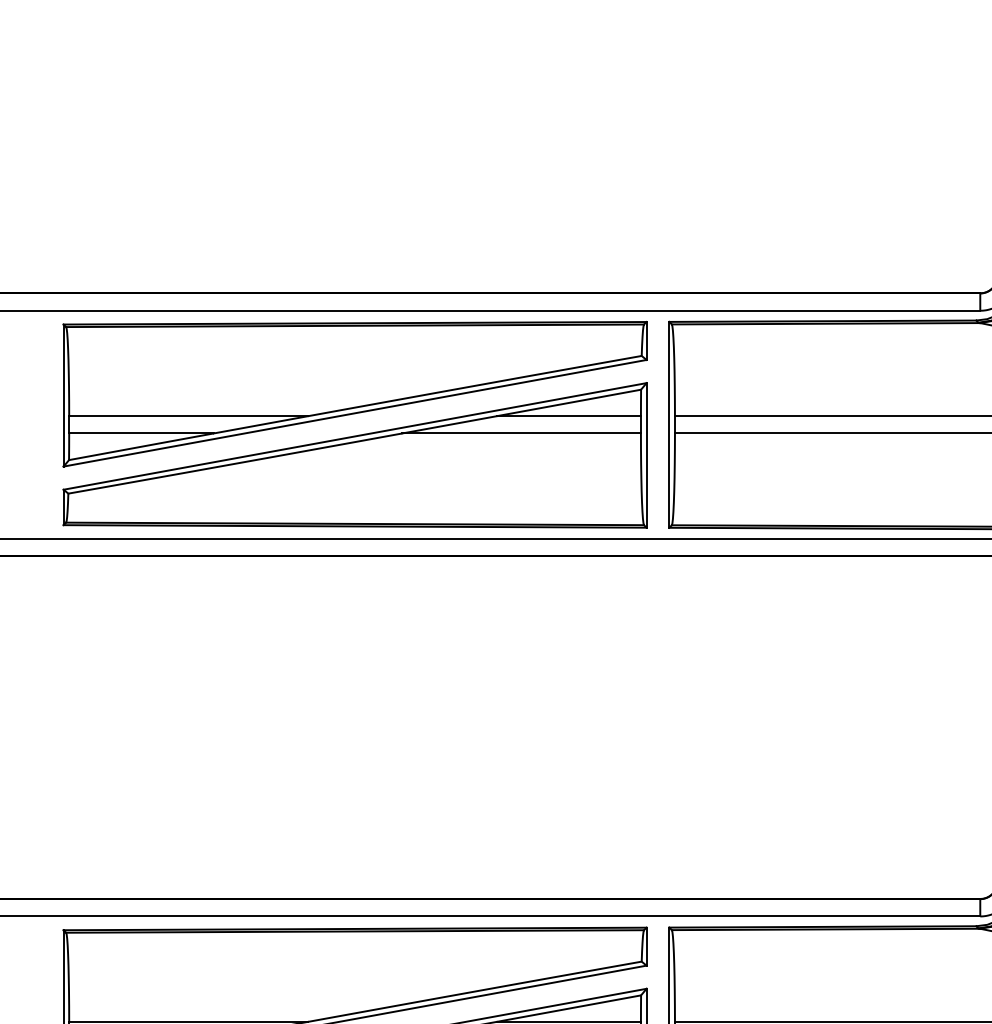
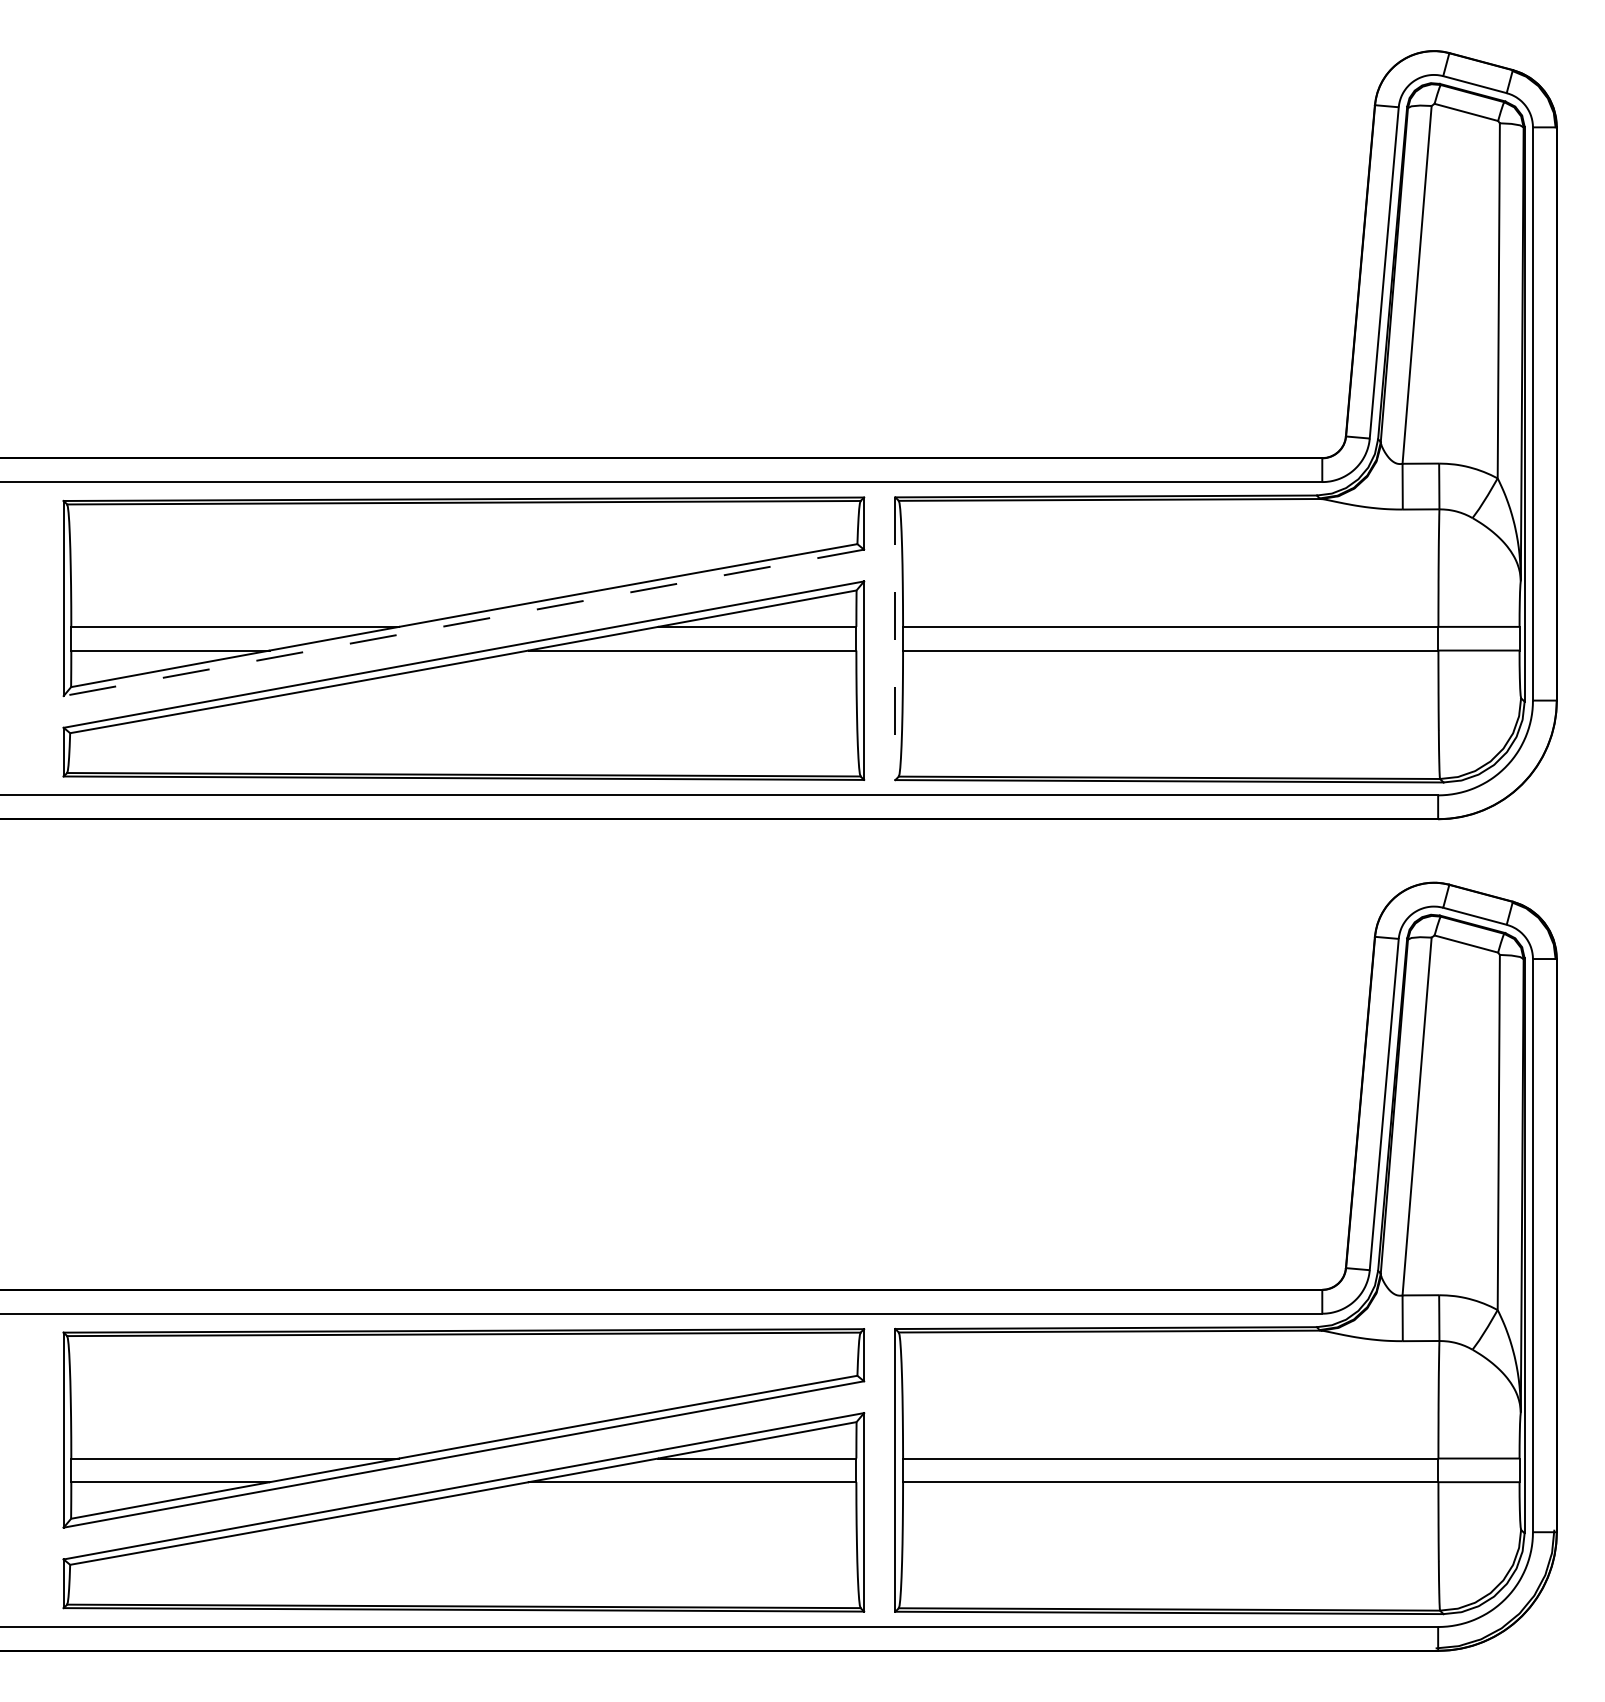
line: (354, 413) -> (463, 622), solid -> dashed
line: (669, 425) -> (895, 639), solid -> dashed

